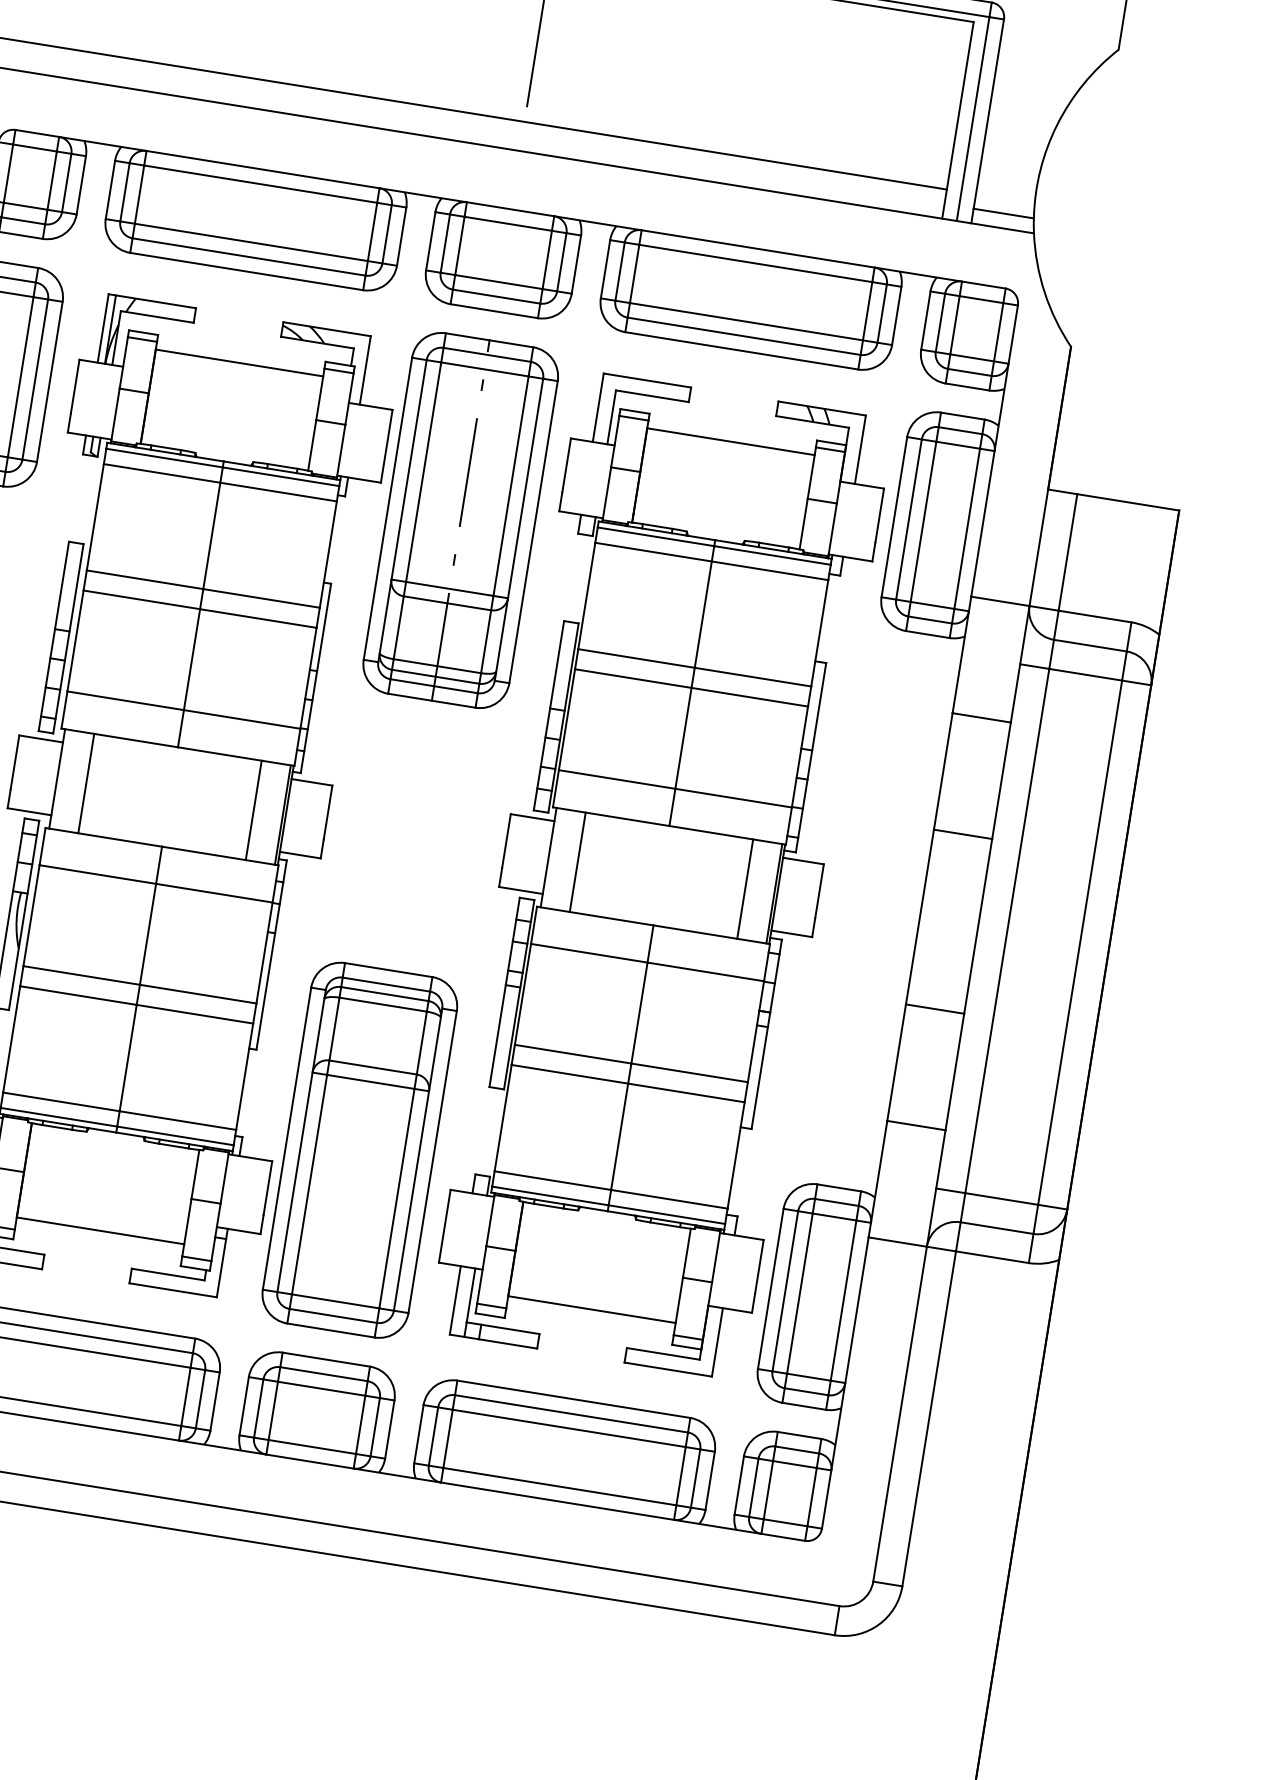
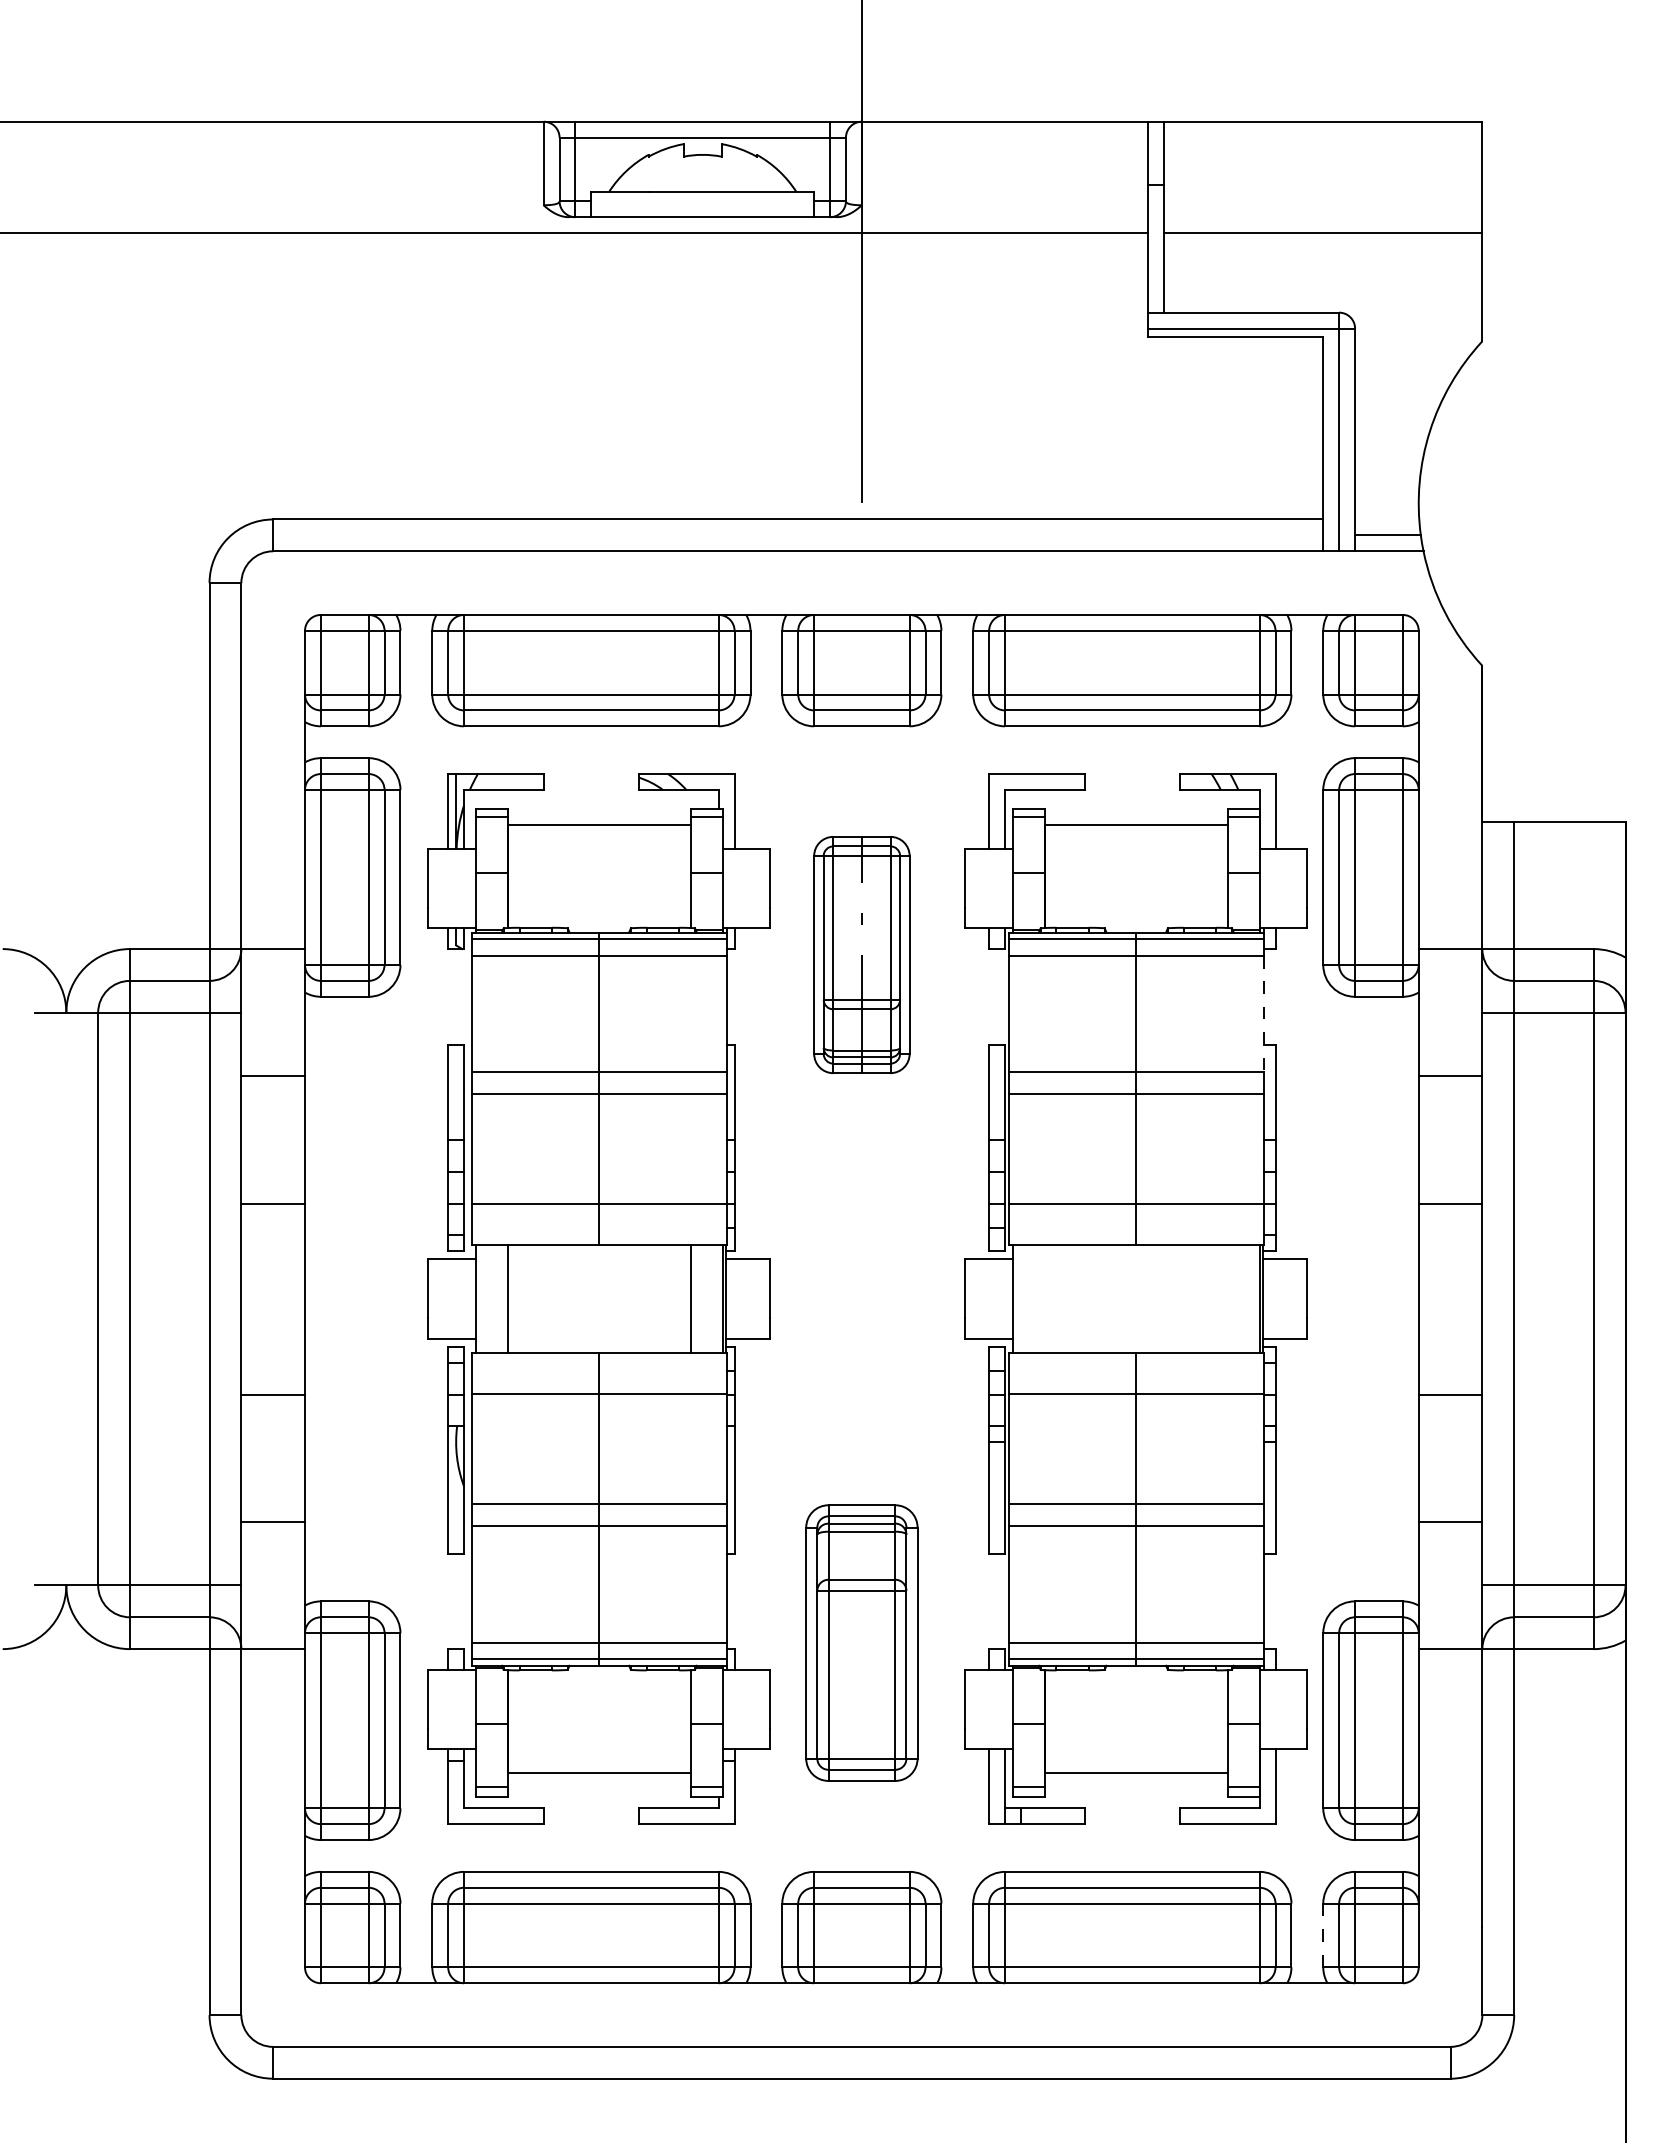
part: (460, 519) -> (861, 954), size x0.6
line: (819, 633) -> (1263, 1014), solid -> dashed
line: (577, 861) -> (1044, 1298), removed
line: (745, 888) -> (1227, 1298), removed
part: (359, 1149) -> (861, 1642), size x0.7
line: (739, 1485) -> (1323, 1935), solid -> dashed

